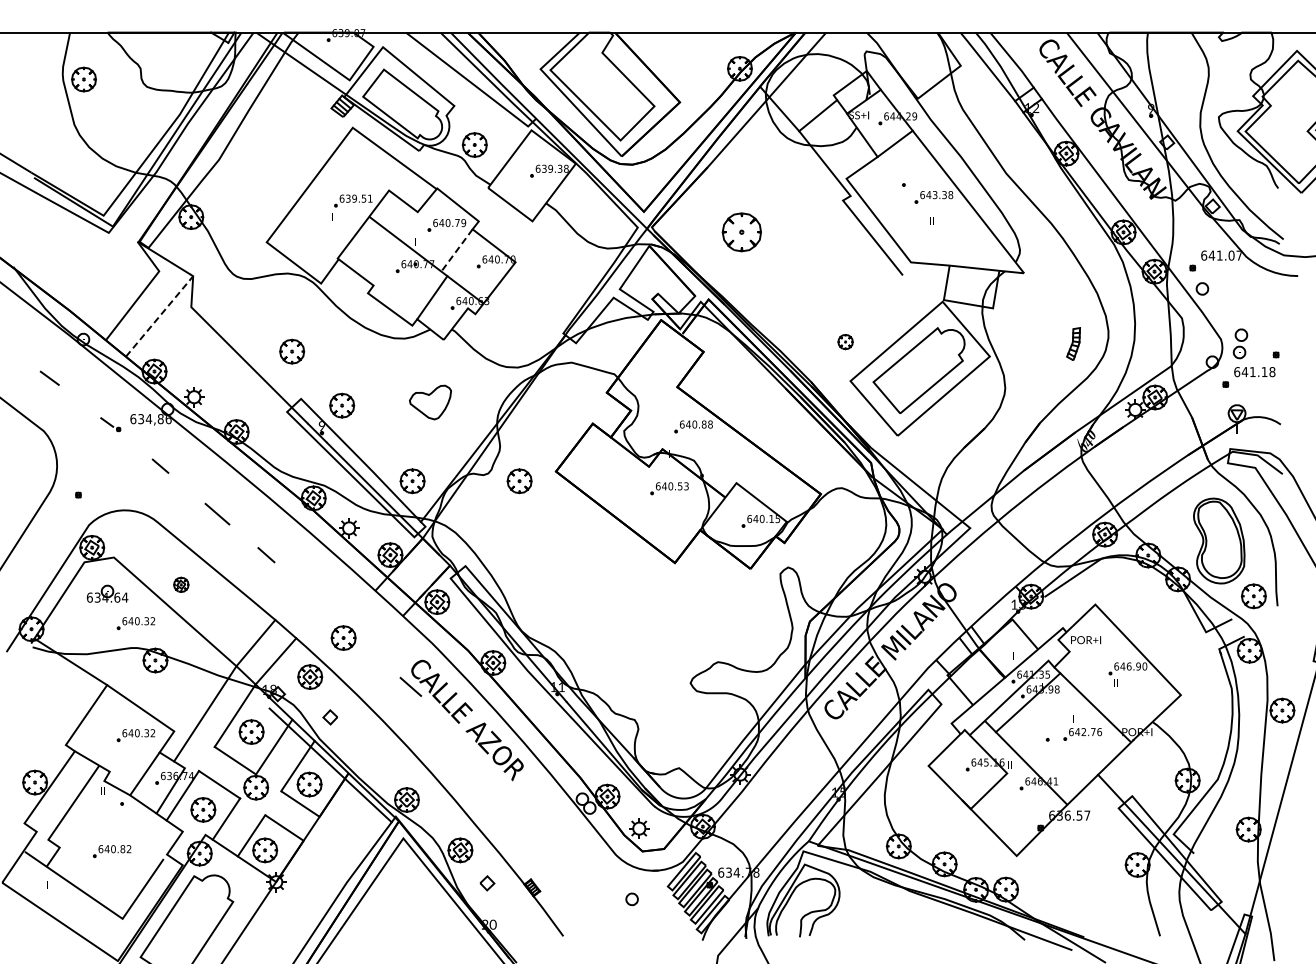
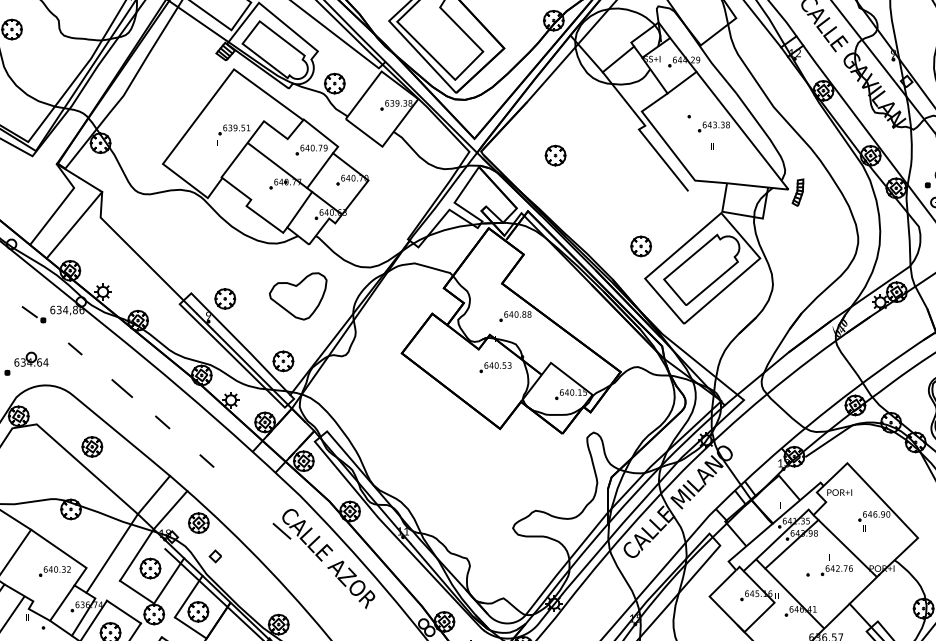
part: (742, 231) -> (555, 155), size x0.62
line: (456, 250) -> (319, 170), dashed -> solid
line: (159, 316) -> (74, 225), dashed -> solid
part: (845, 341) -> (641, 245), size x1.67
part: (1073, 343) -> (797, 192), moved
part: (292, 351) -> (184, 254), removed
part: (430, 402) -> (298, 296), size x1.67
part: (110, 424) -> (33, 314), size x1.43
part: (519, 481) -> (371, 361), removed
part: (181, 584) -> (92, 446), size x1.67
part: (107, 593) -> (31, 359), moved
line: (319, 601) -> (206, 460), added
part: (135, 623) -> (54, 478), removed
part: (343, 637) -> (226, 490), removed

